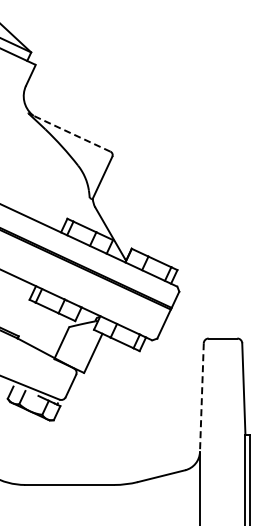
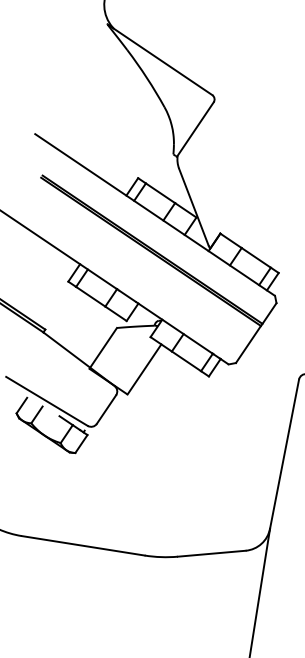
line: (70, 132) -> (161, 59), dashed -> solid
line: (201, 398) -> (283, 455), dashed -> solid

